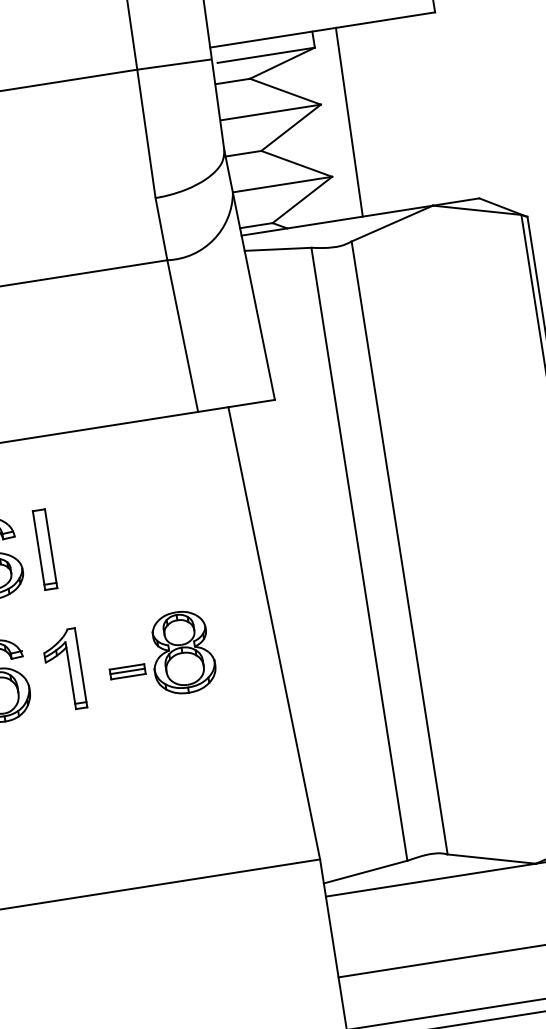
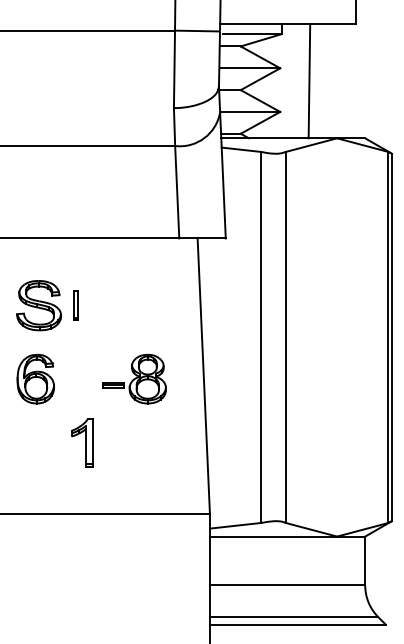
line: (349, 122) -> (309, 81), moved
part: (45, 549) -> (76, 305), size x0.6
part: (64, 669) -> (82, 442), moved

